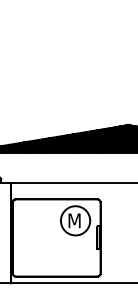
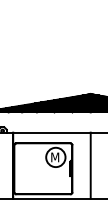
line: (127, 232) -> (90, 165), added

